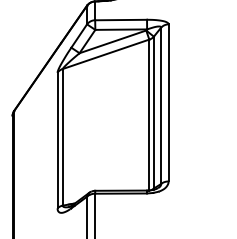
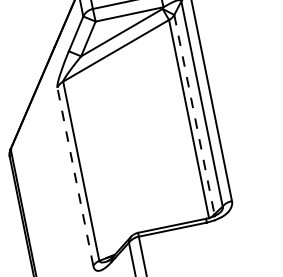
line: (153, 112) -> (193, 114), solid -> dashed
line: (57, 140) -> (75, 176), solid -> dashed

